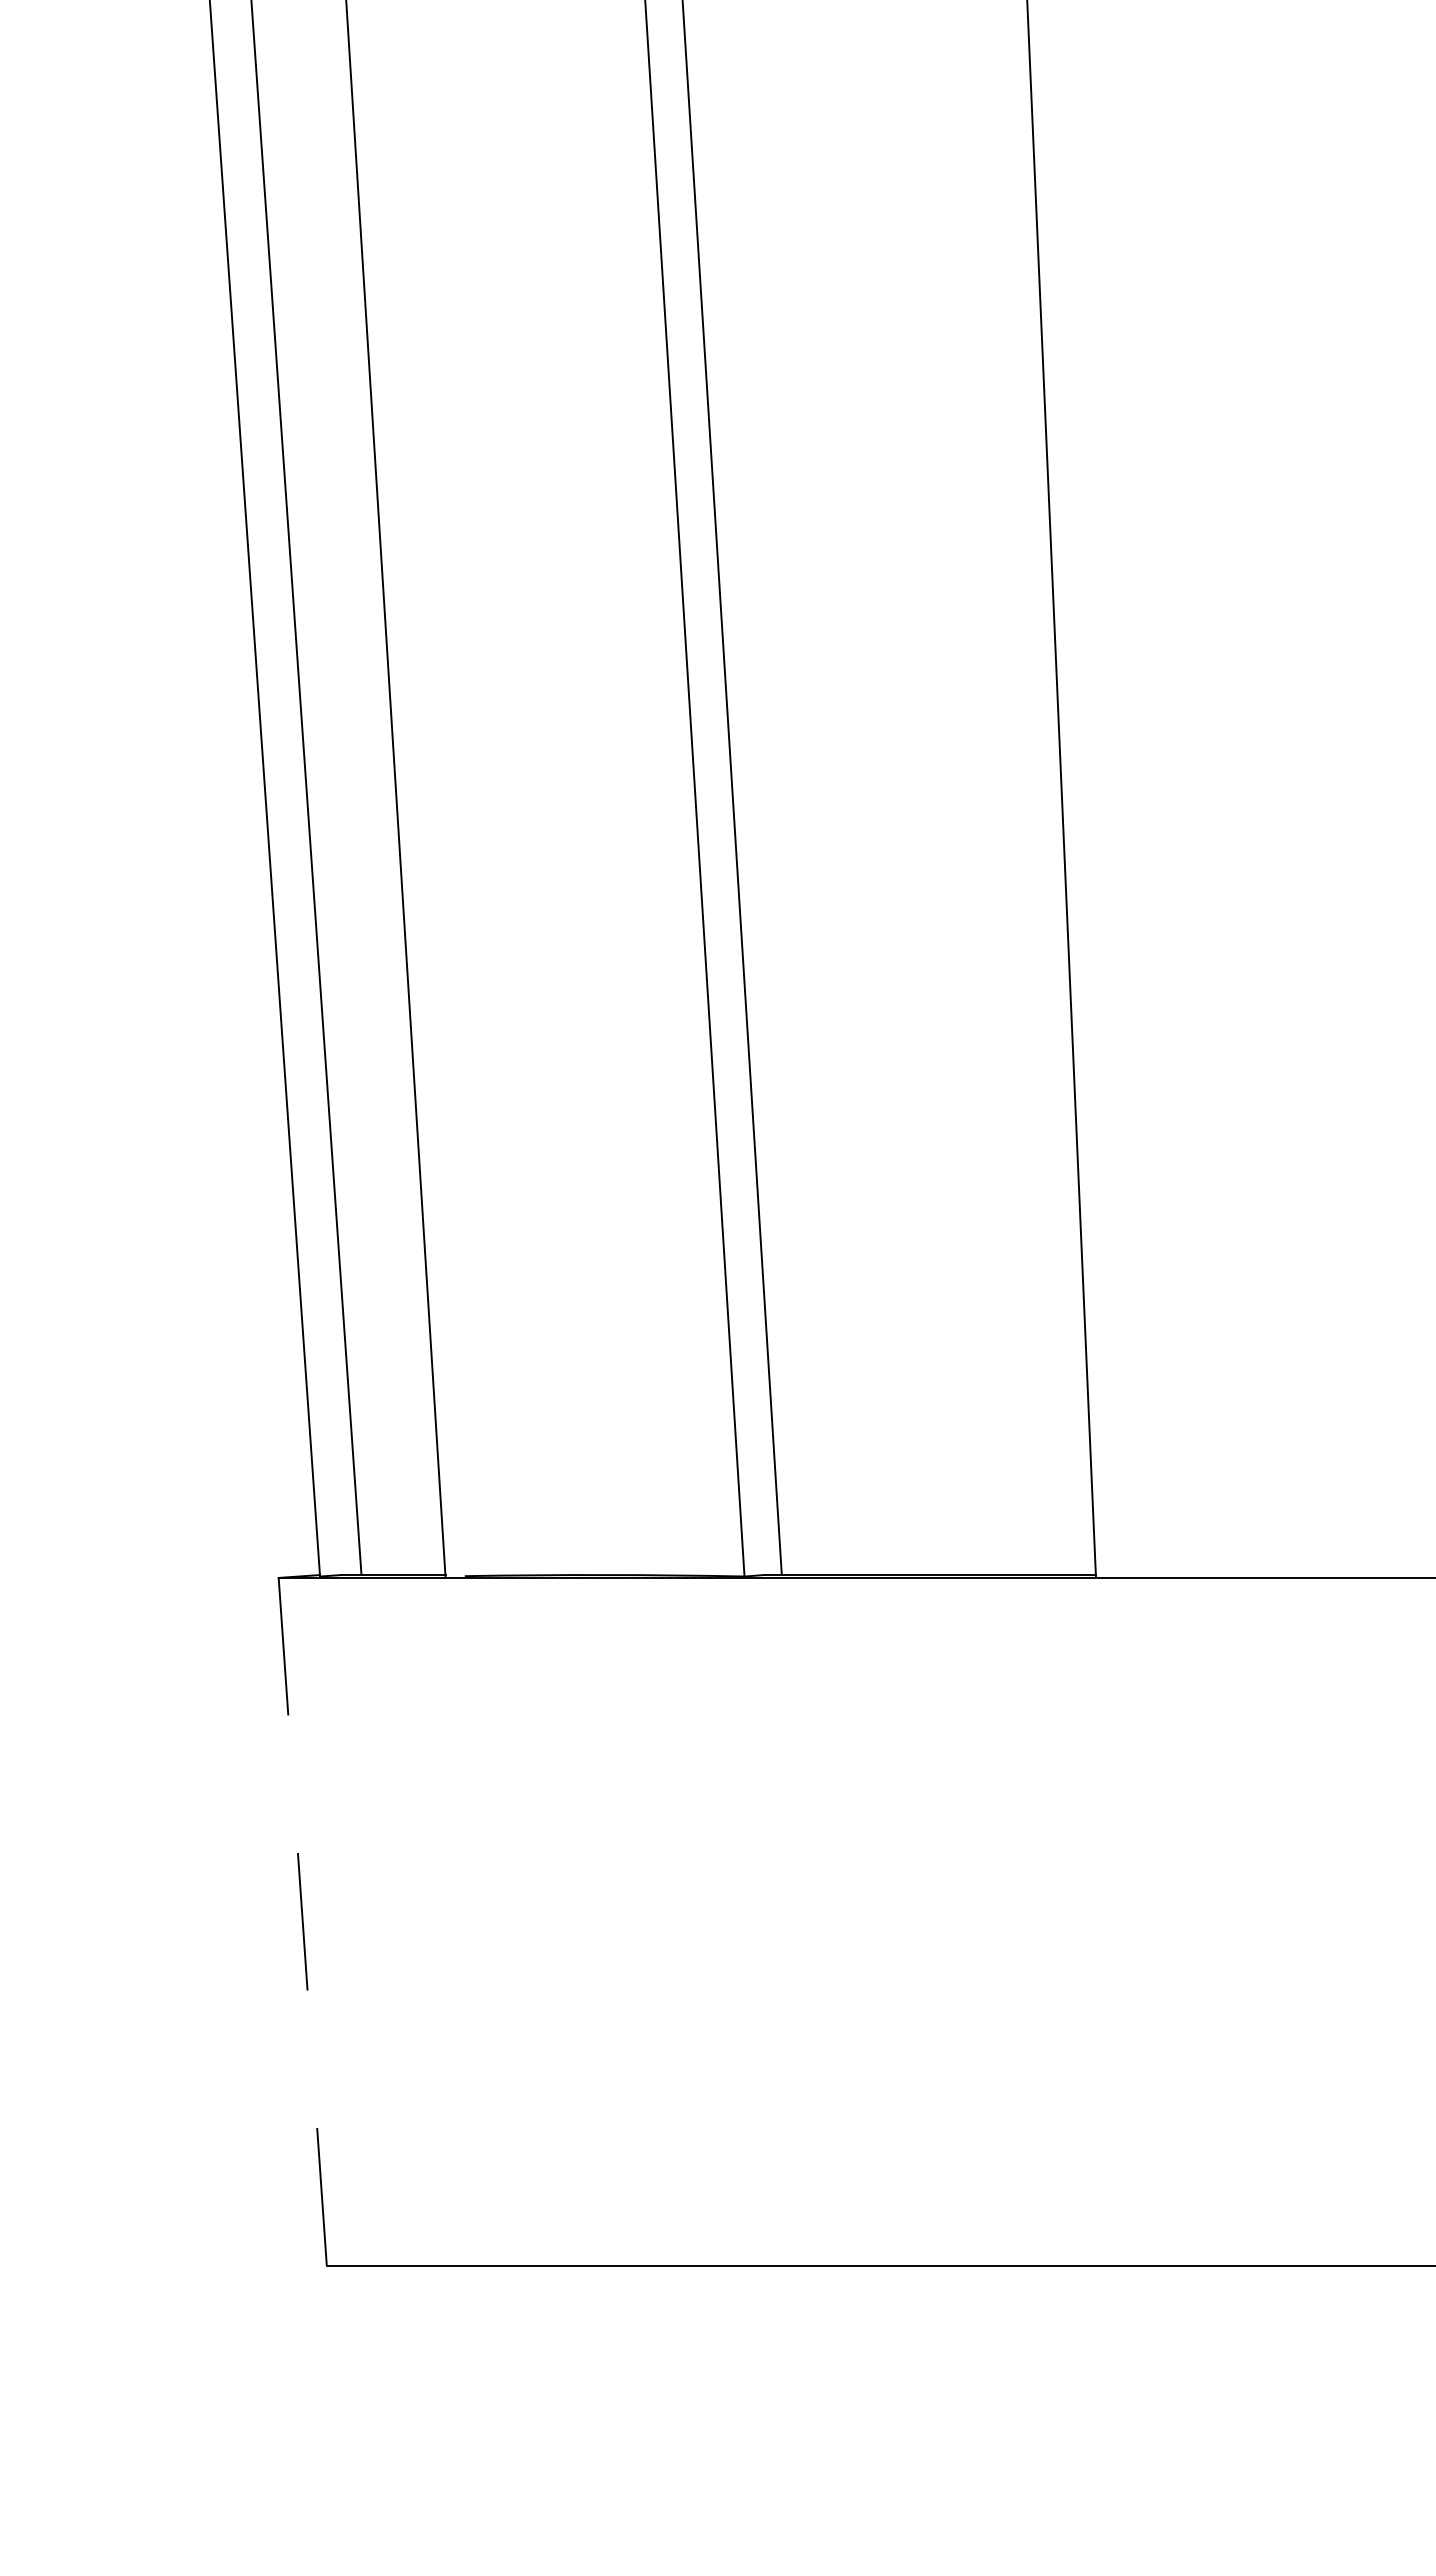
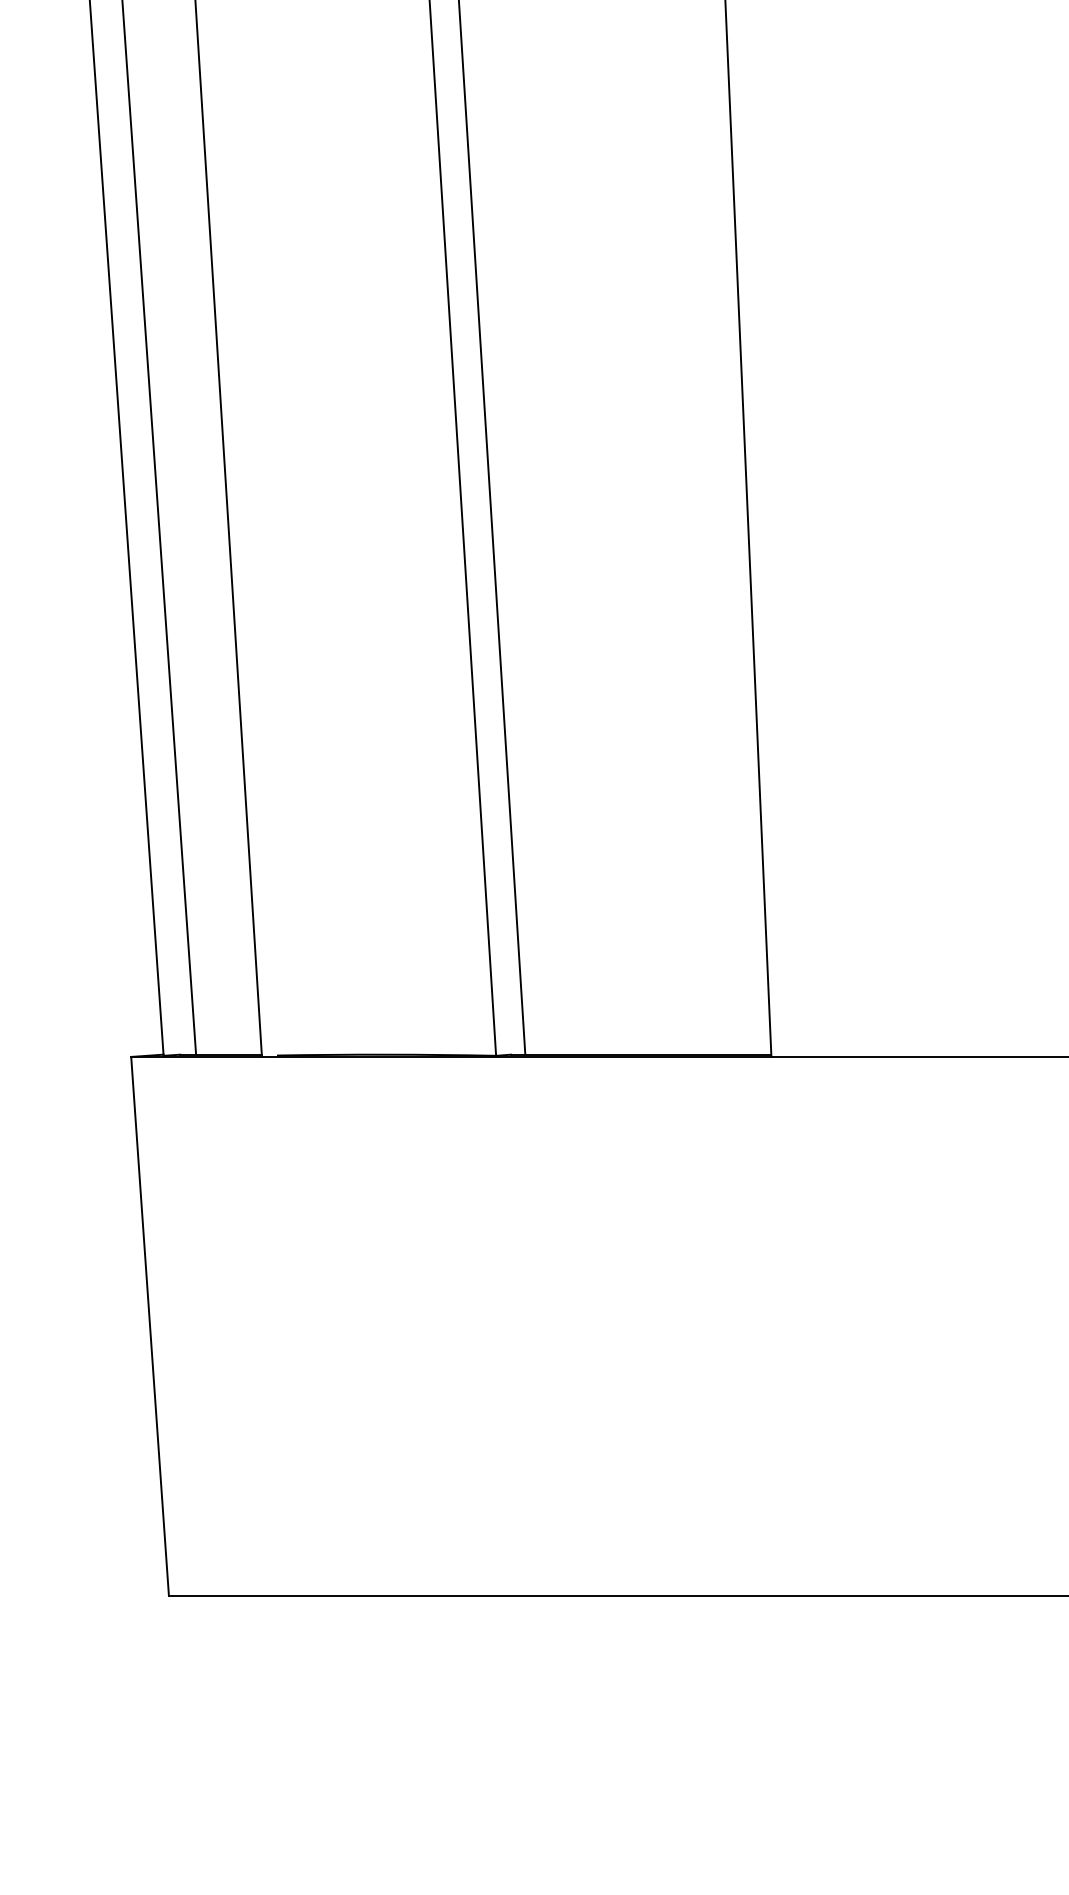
line: (302, 1921) -> (149, 1326), dashed -> solid

